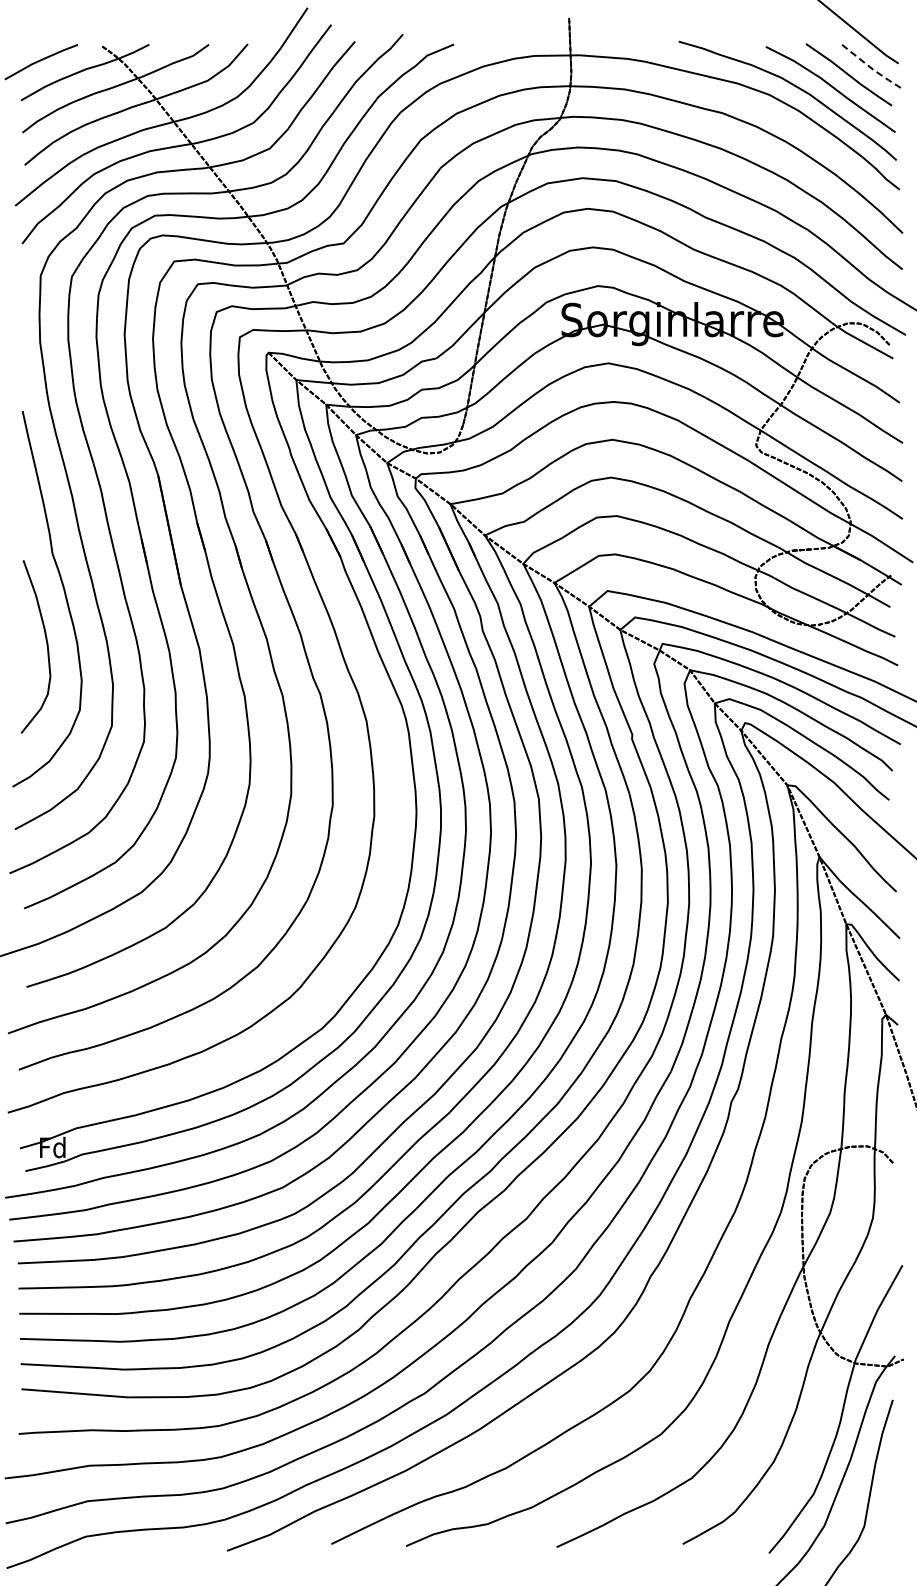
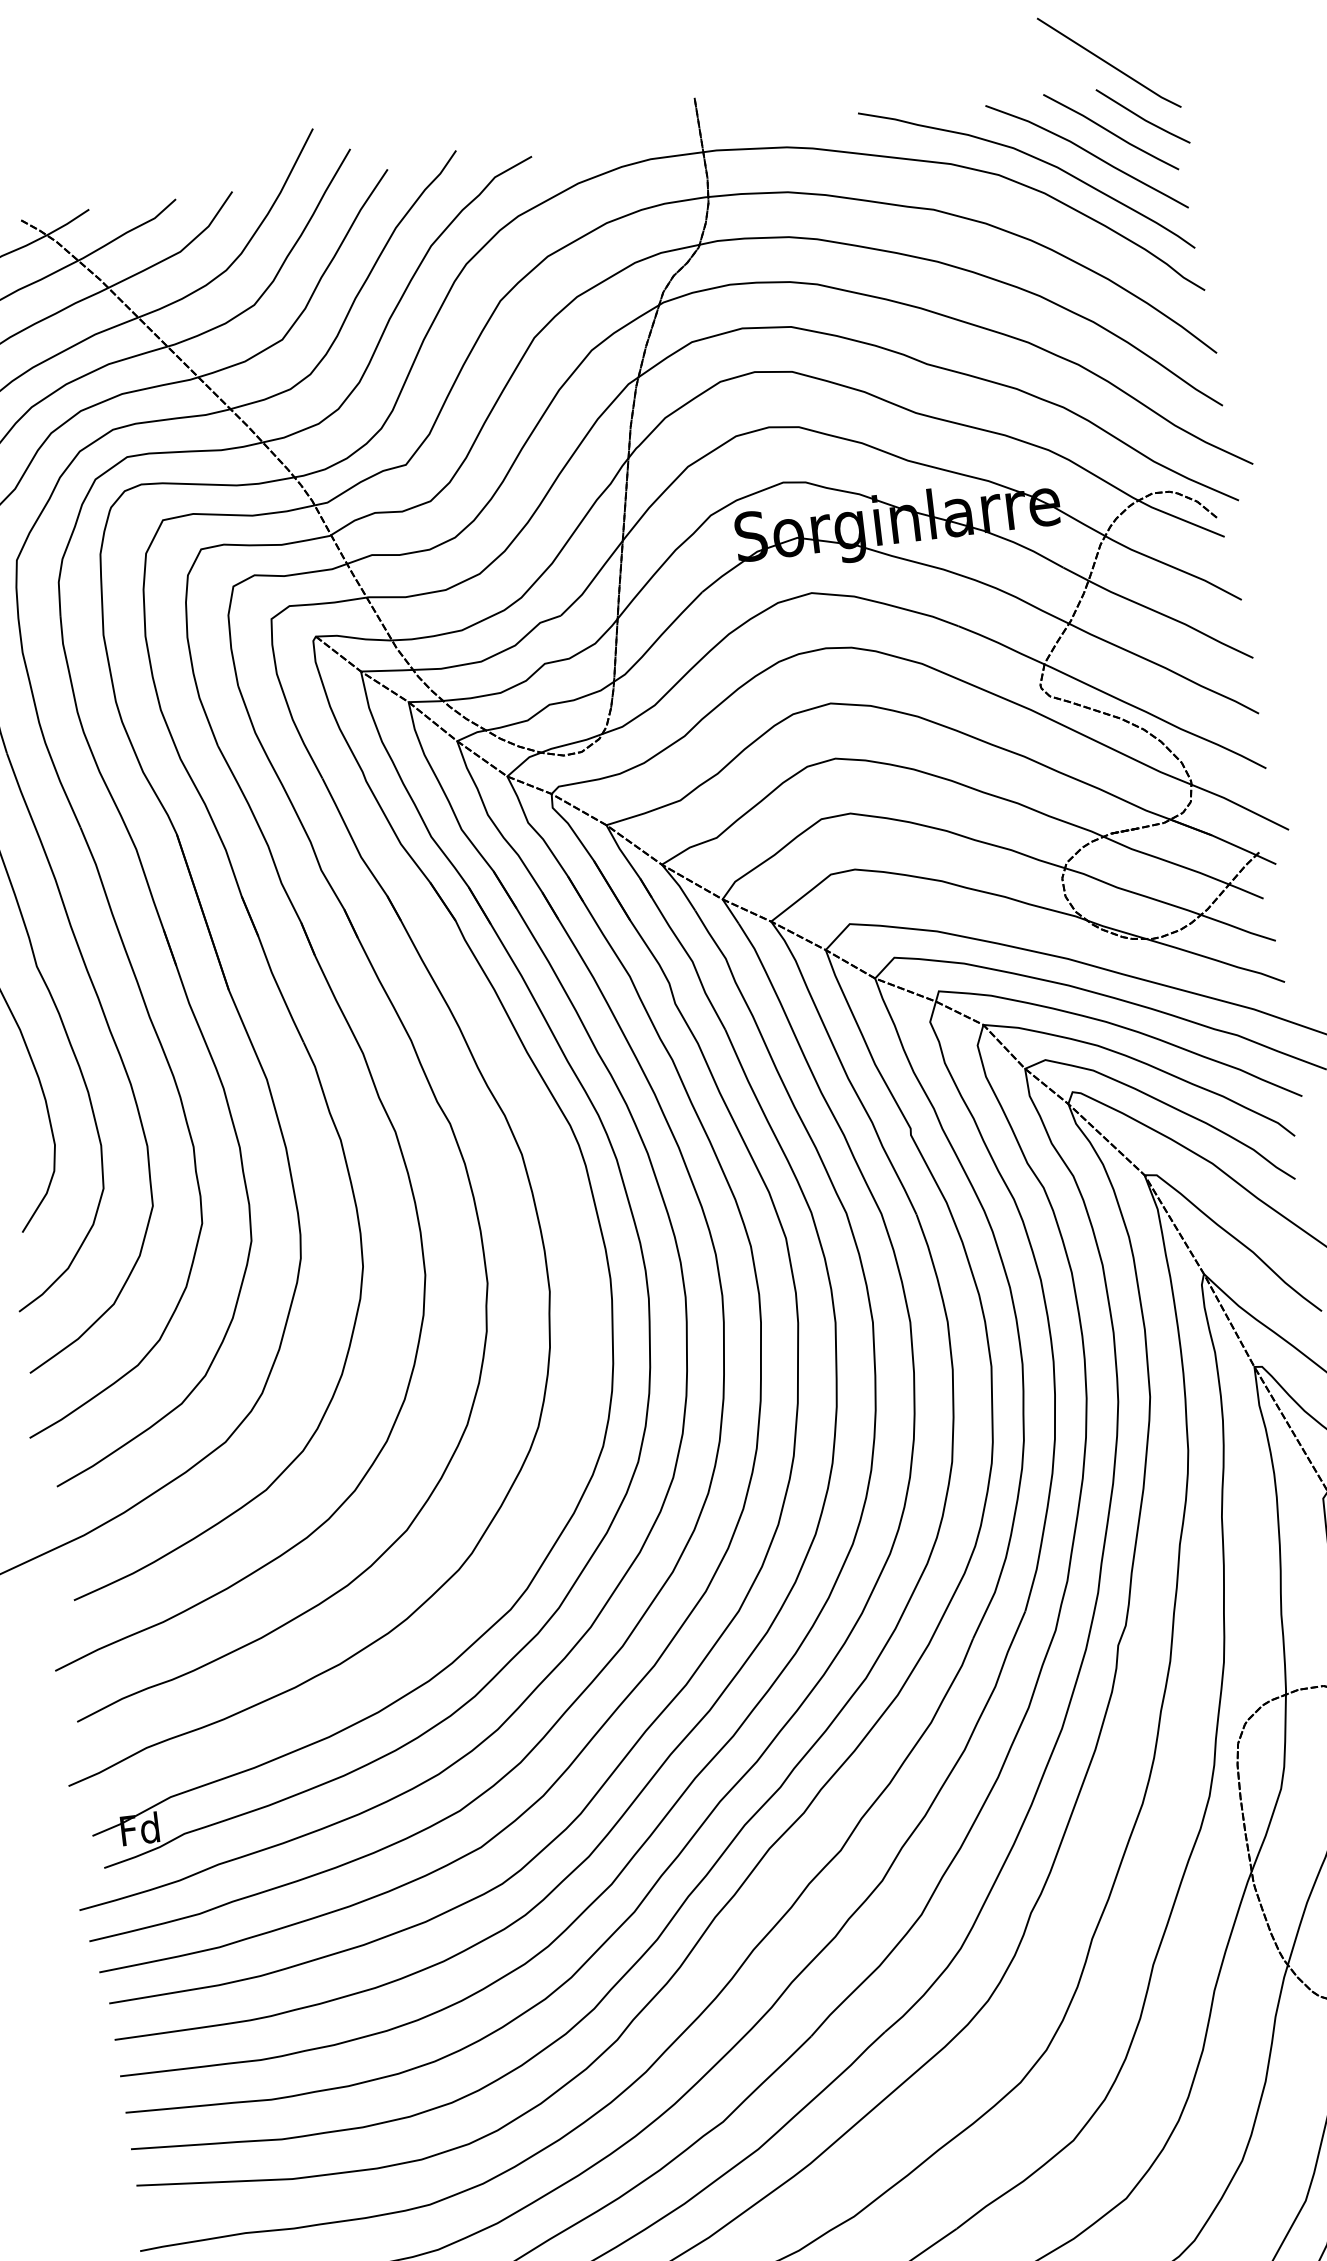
line: (872, 69) -> (1144, 120), dashed -> solid

